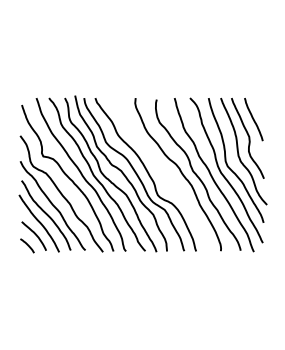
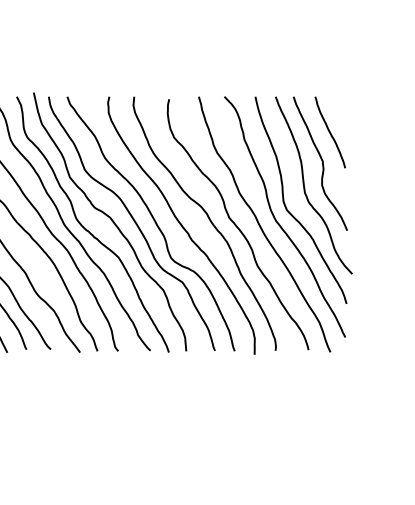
curve: (164, 175) -> (182, 225), added

